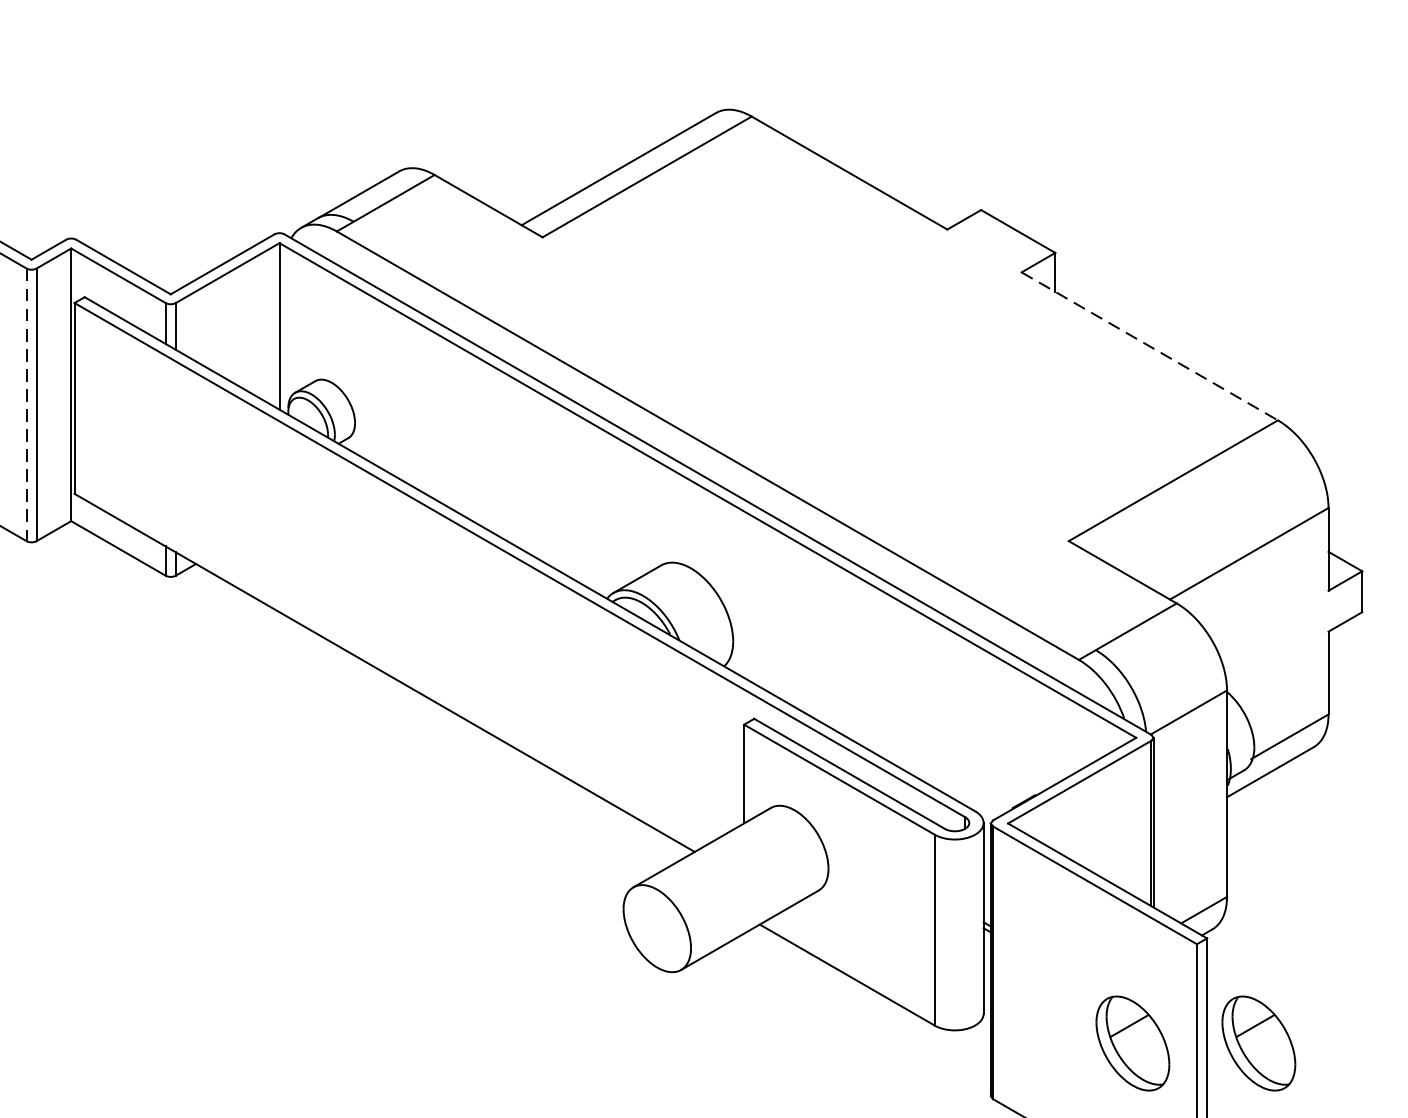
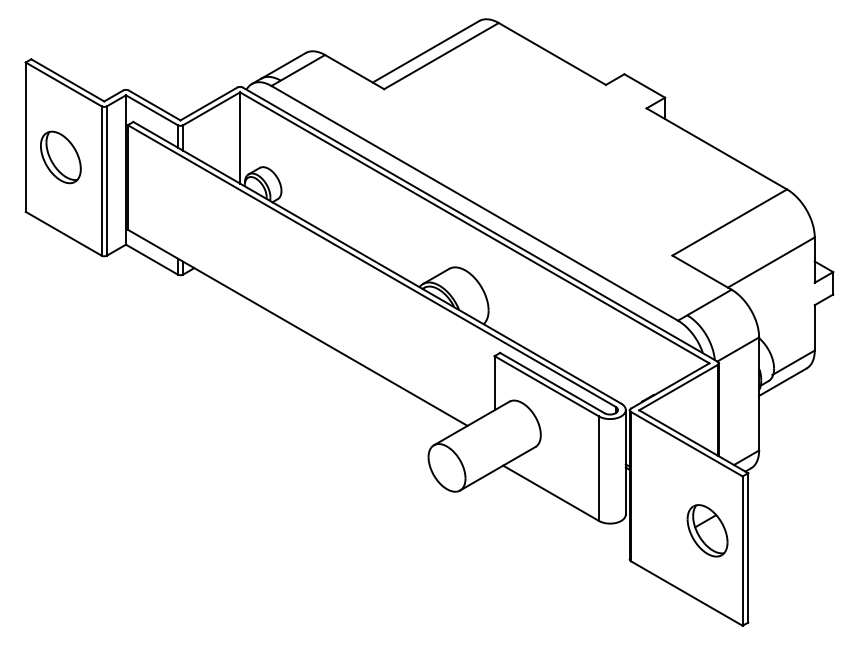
line: (1151, 347) -> (717, 149), dashed -> solid
line: (26, 404) -> (101, 180), dashed -> solid
part: (1258, 1042) -> (776, 530), removed

